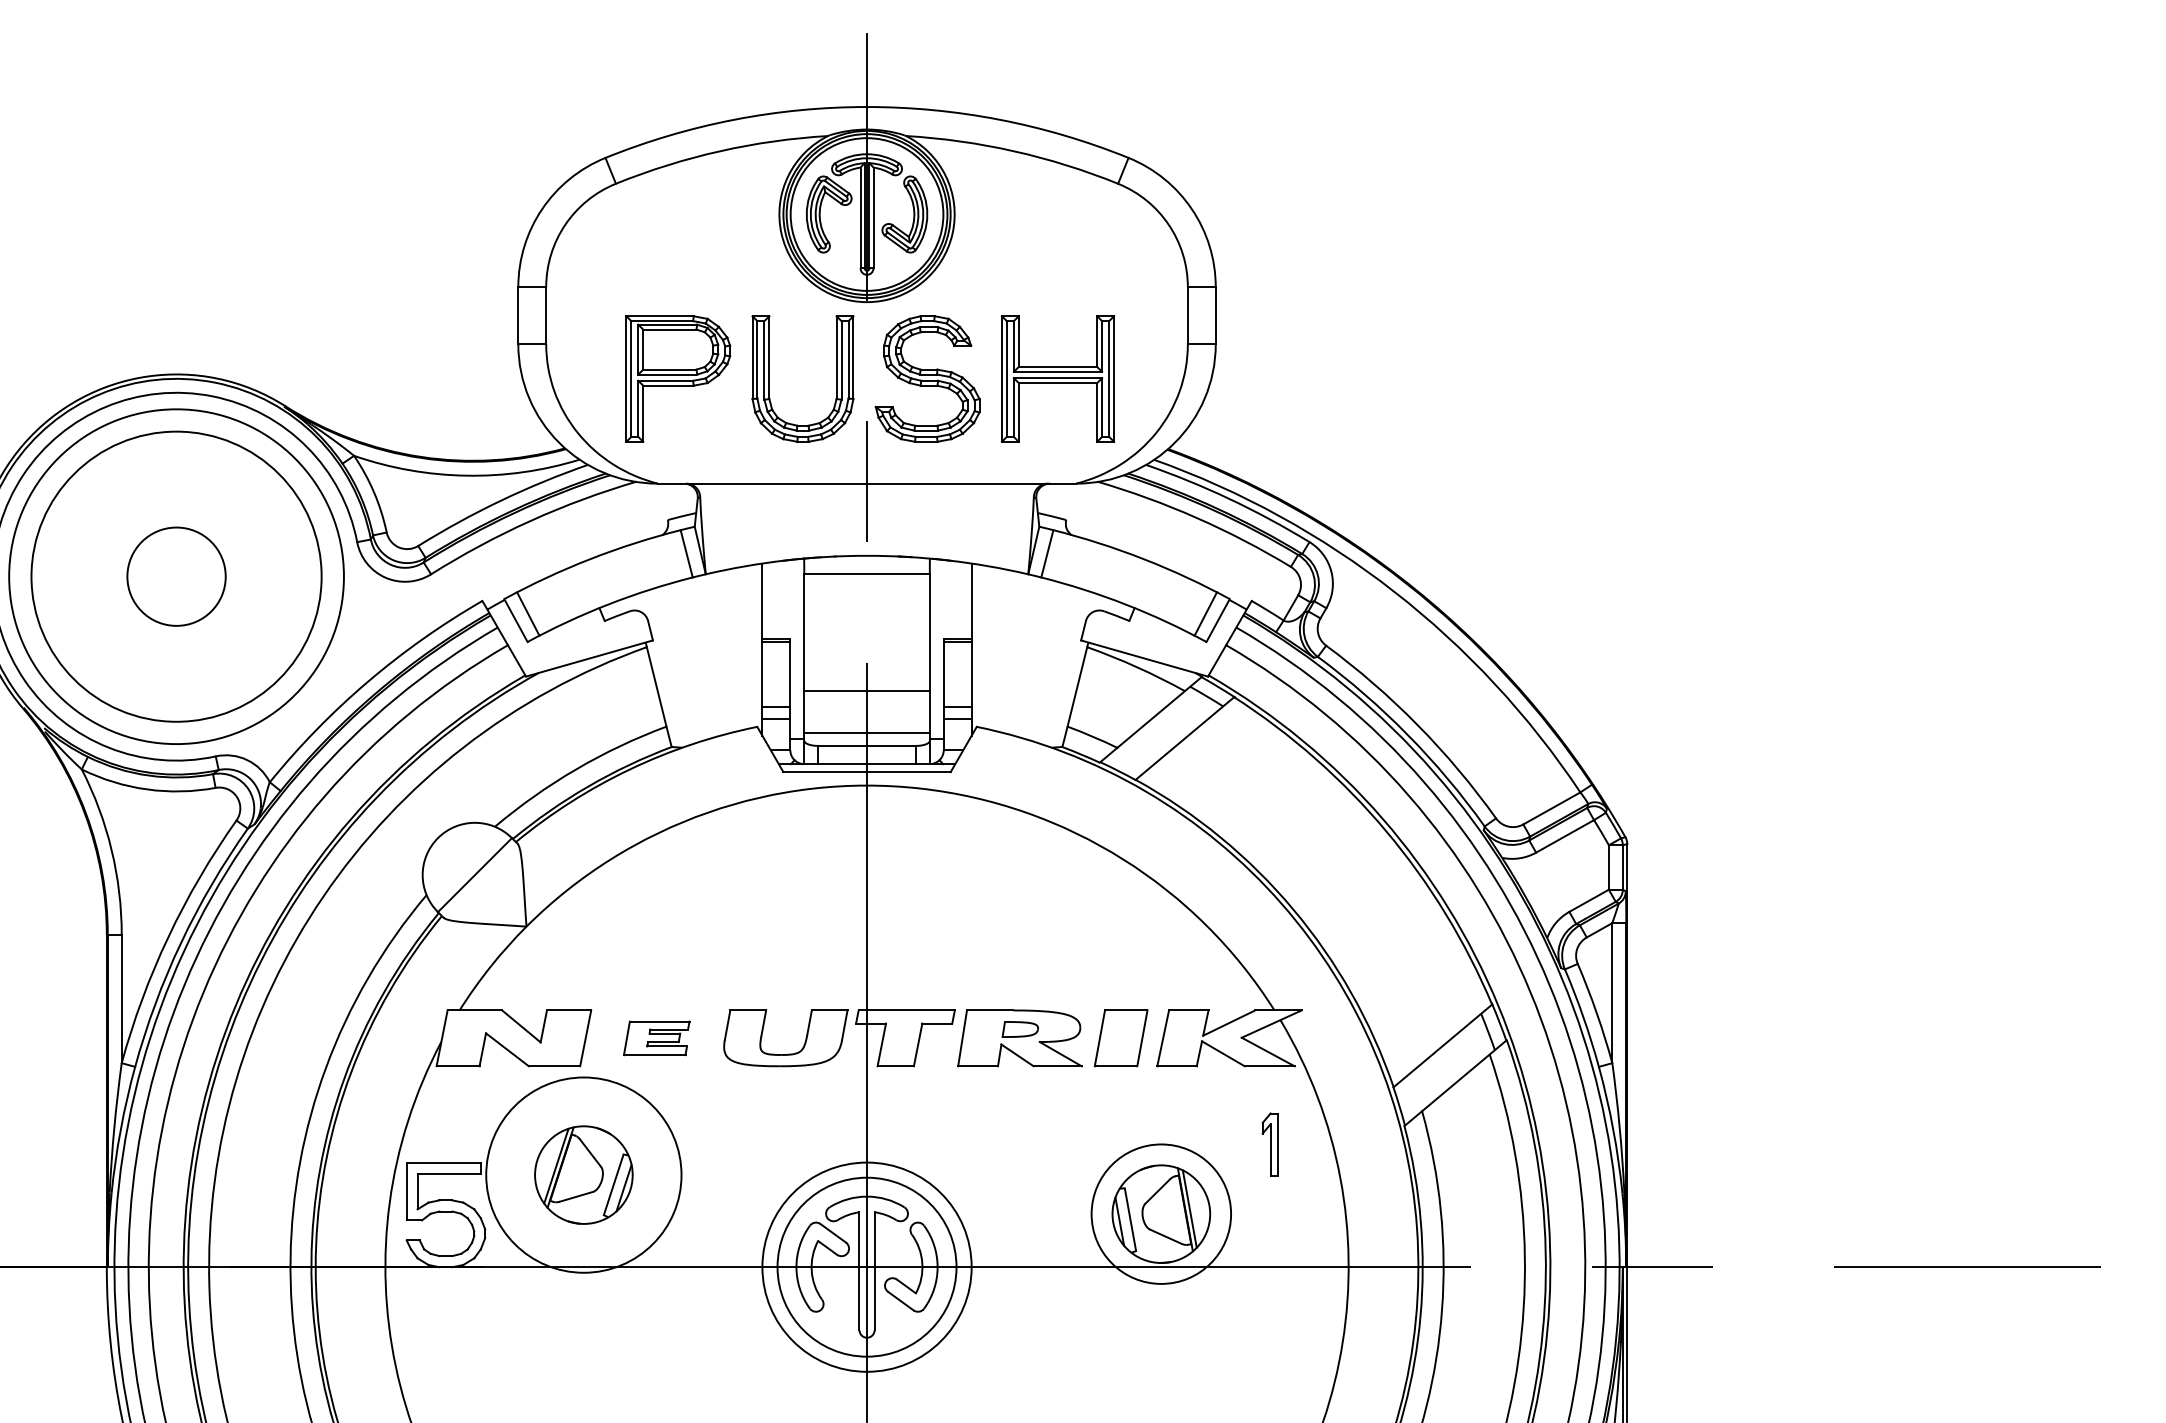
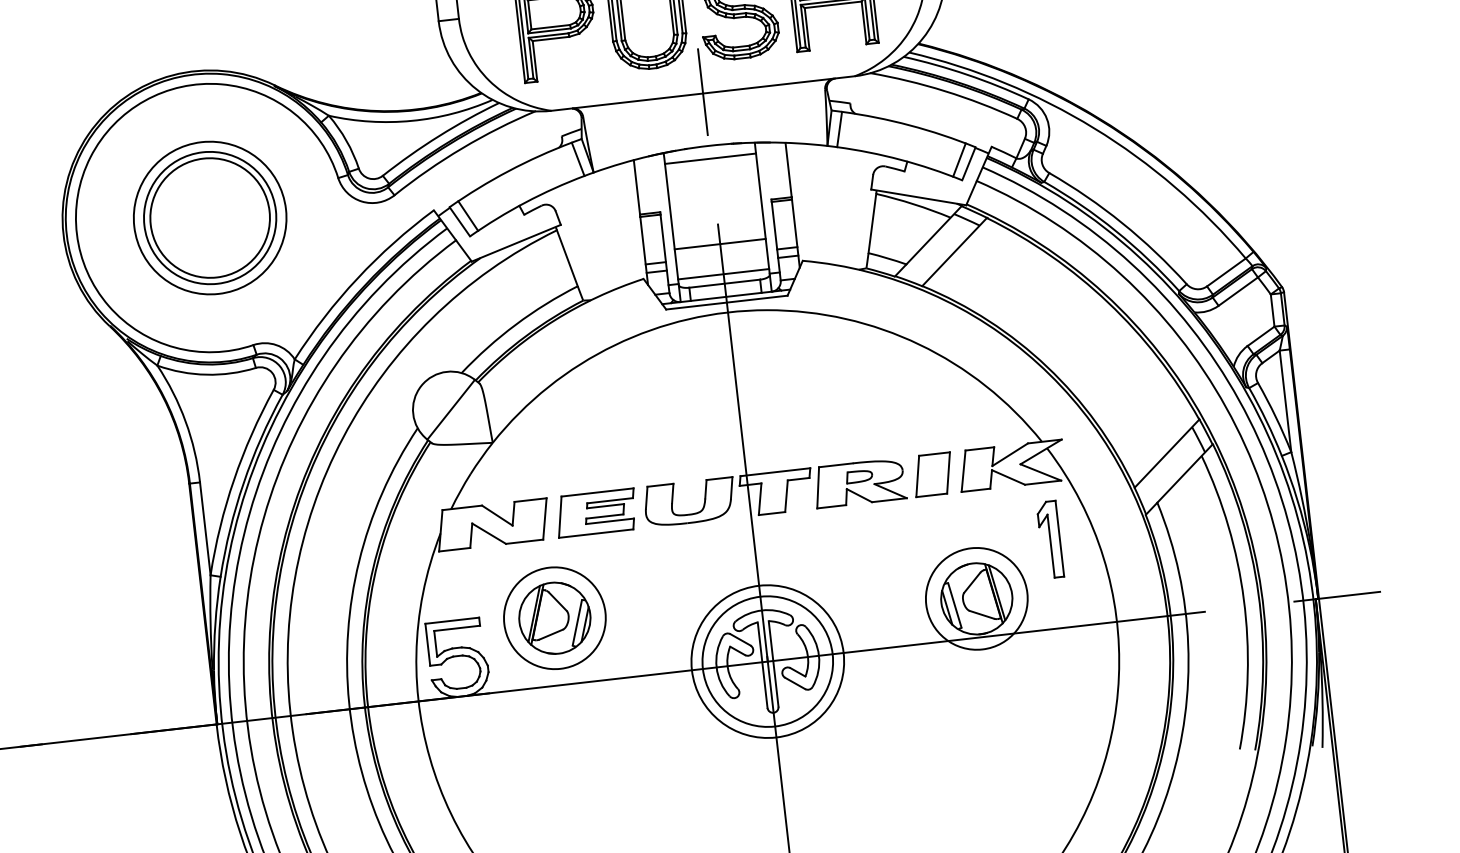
circle: (176, 576) -> (210, 217), size x0.62
circle: (176, 576) -> (210, 217), size x0.62
circle: (176, 576) -> (210, 217), size x1.67
part: (656, 1038) -> (596, 513), size x1.67
part: (1270, 1144) -> (1050, 539), size x1.67
circle: (583, 1174) -> (554, 617), size x0.71

